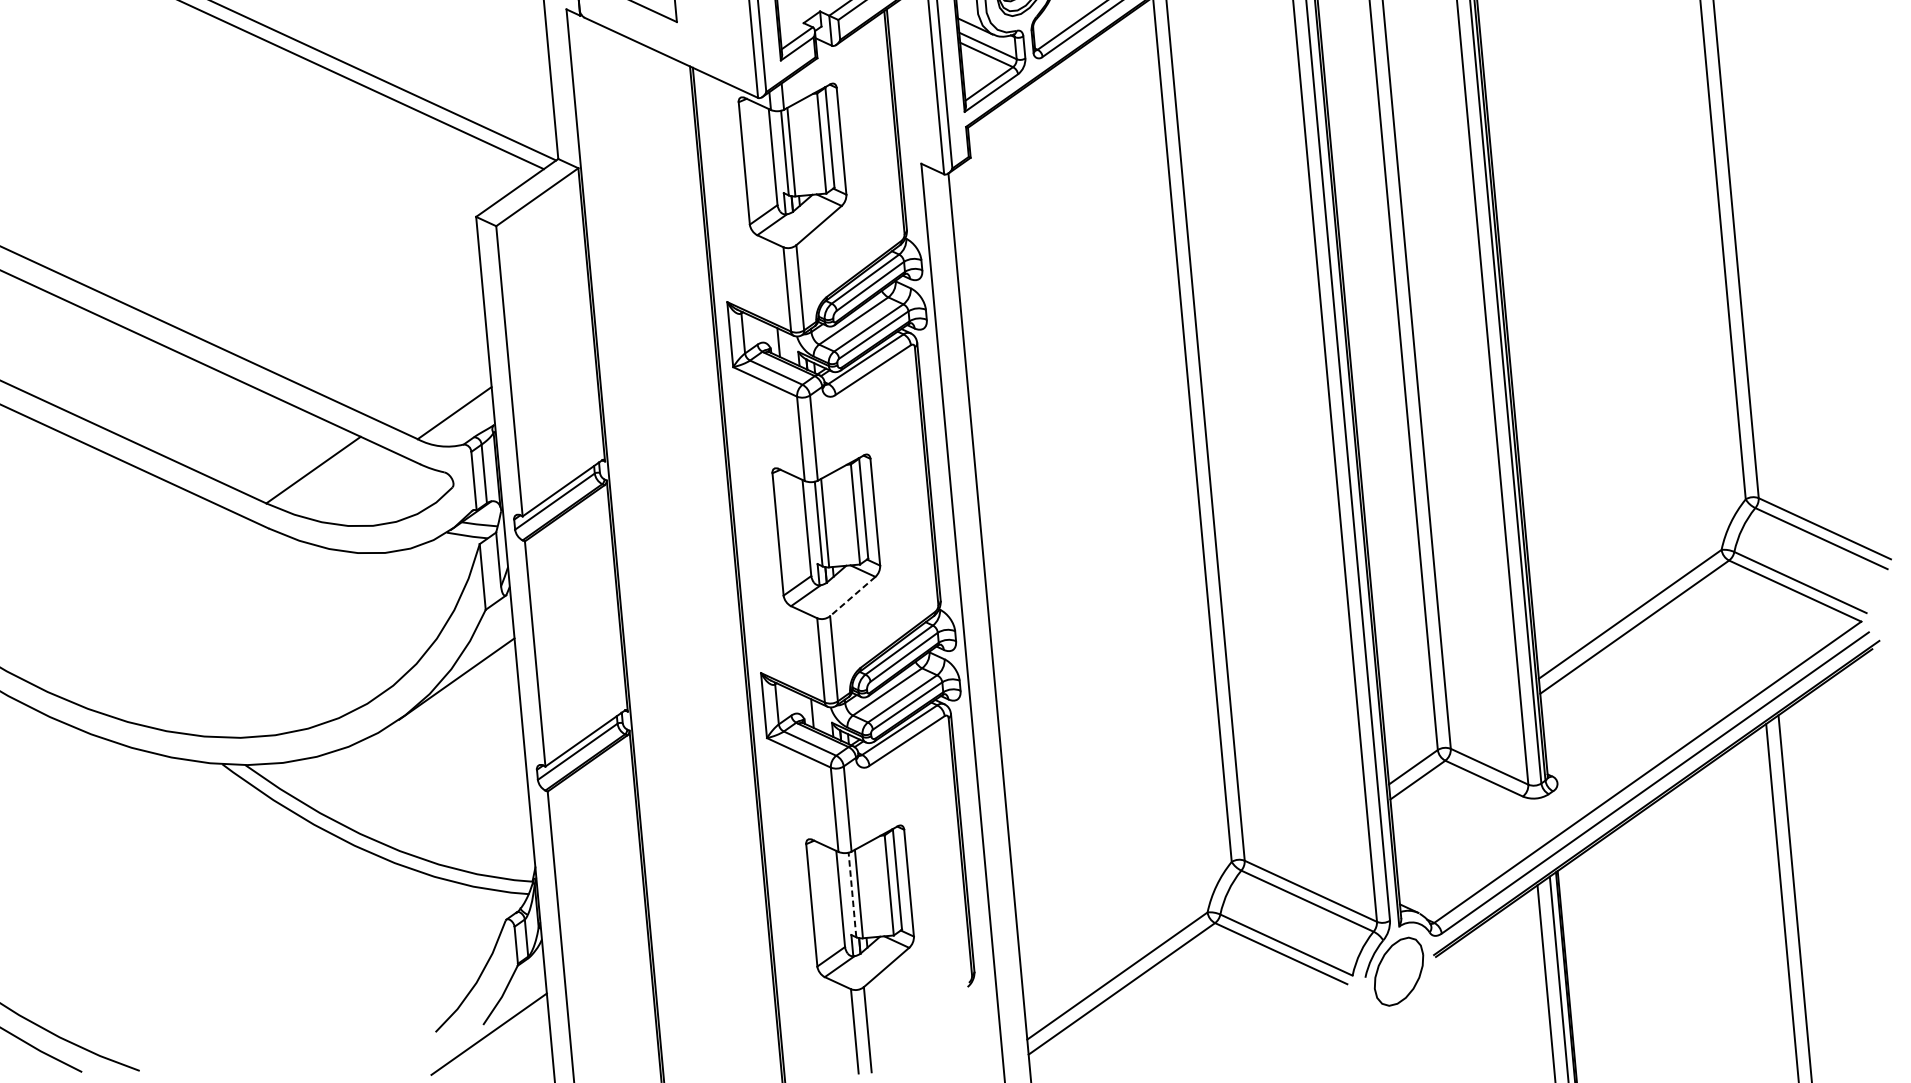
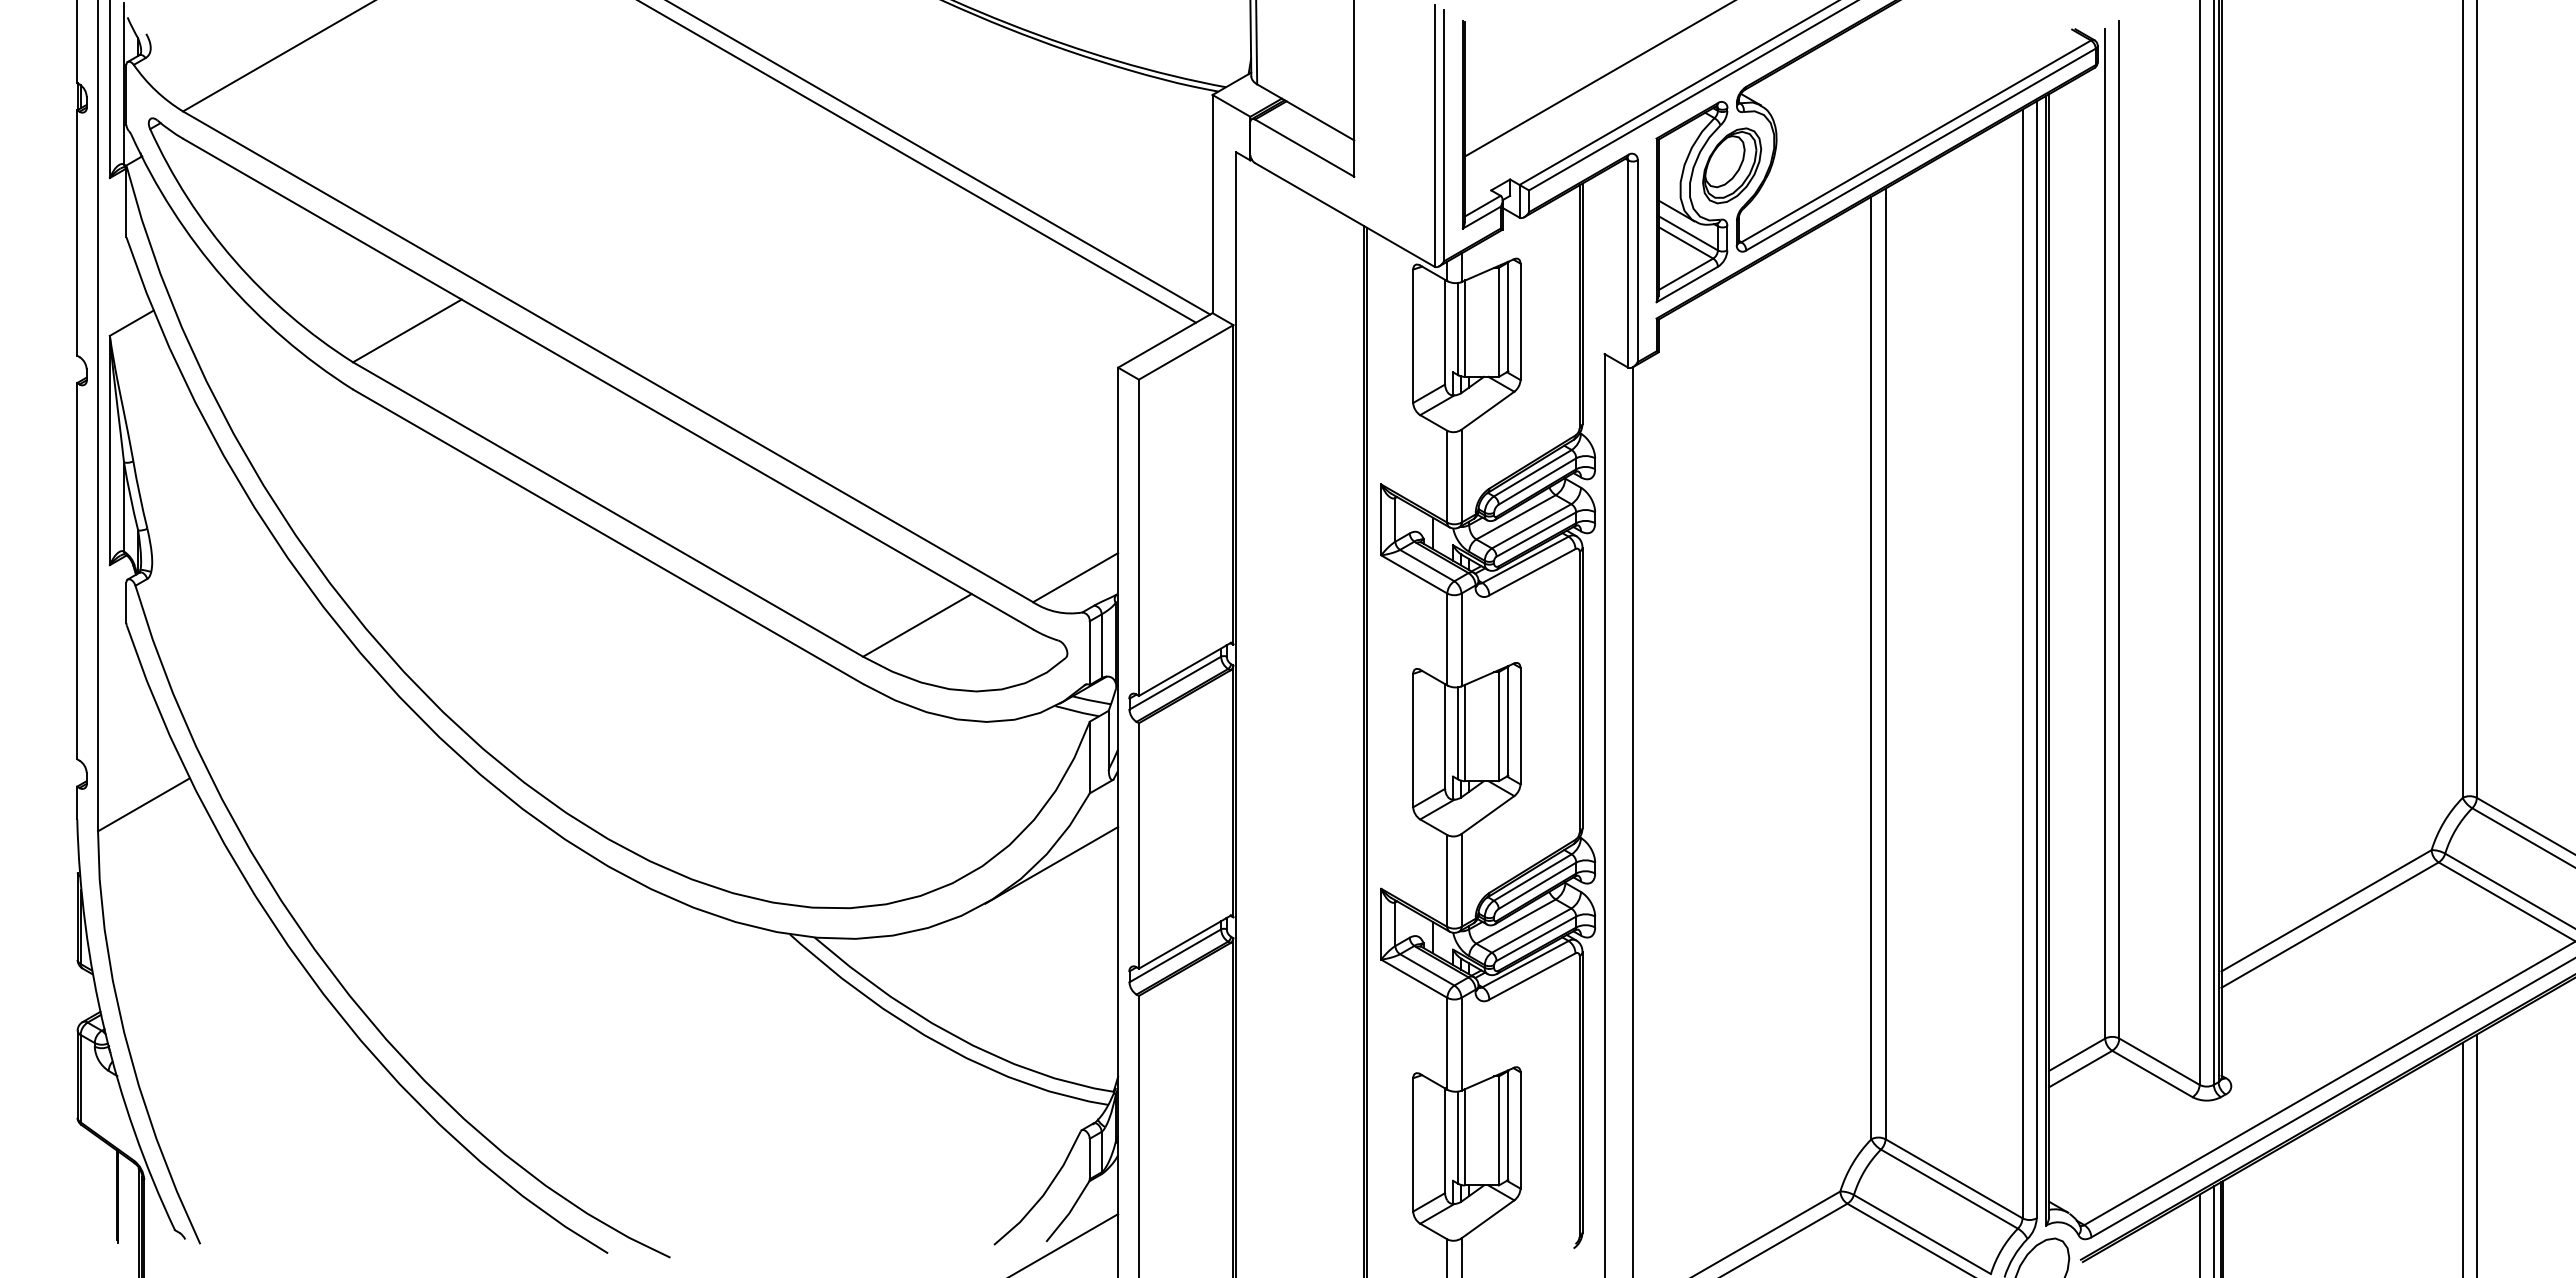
line: (852, 596) -> (1487, 815), dashed -> solid
line: (852, 894) -> (1458, 1137), dashed -> solid

